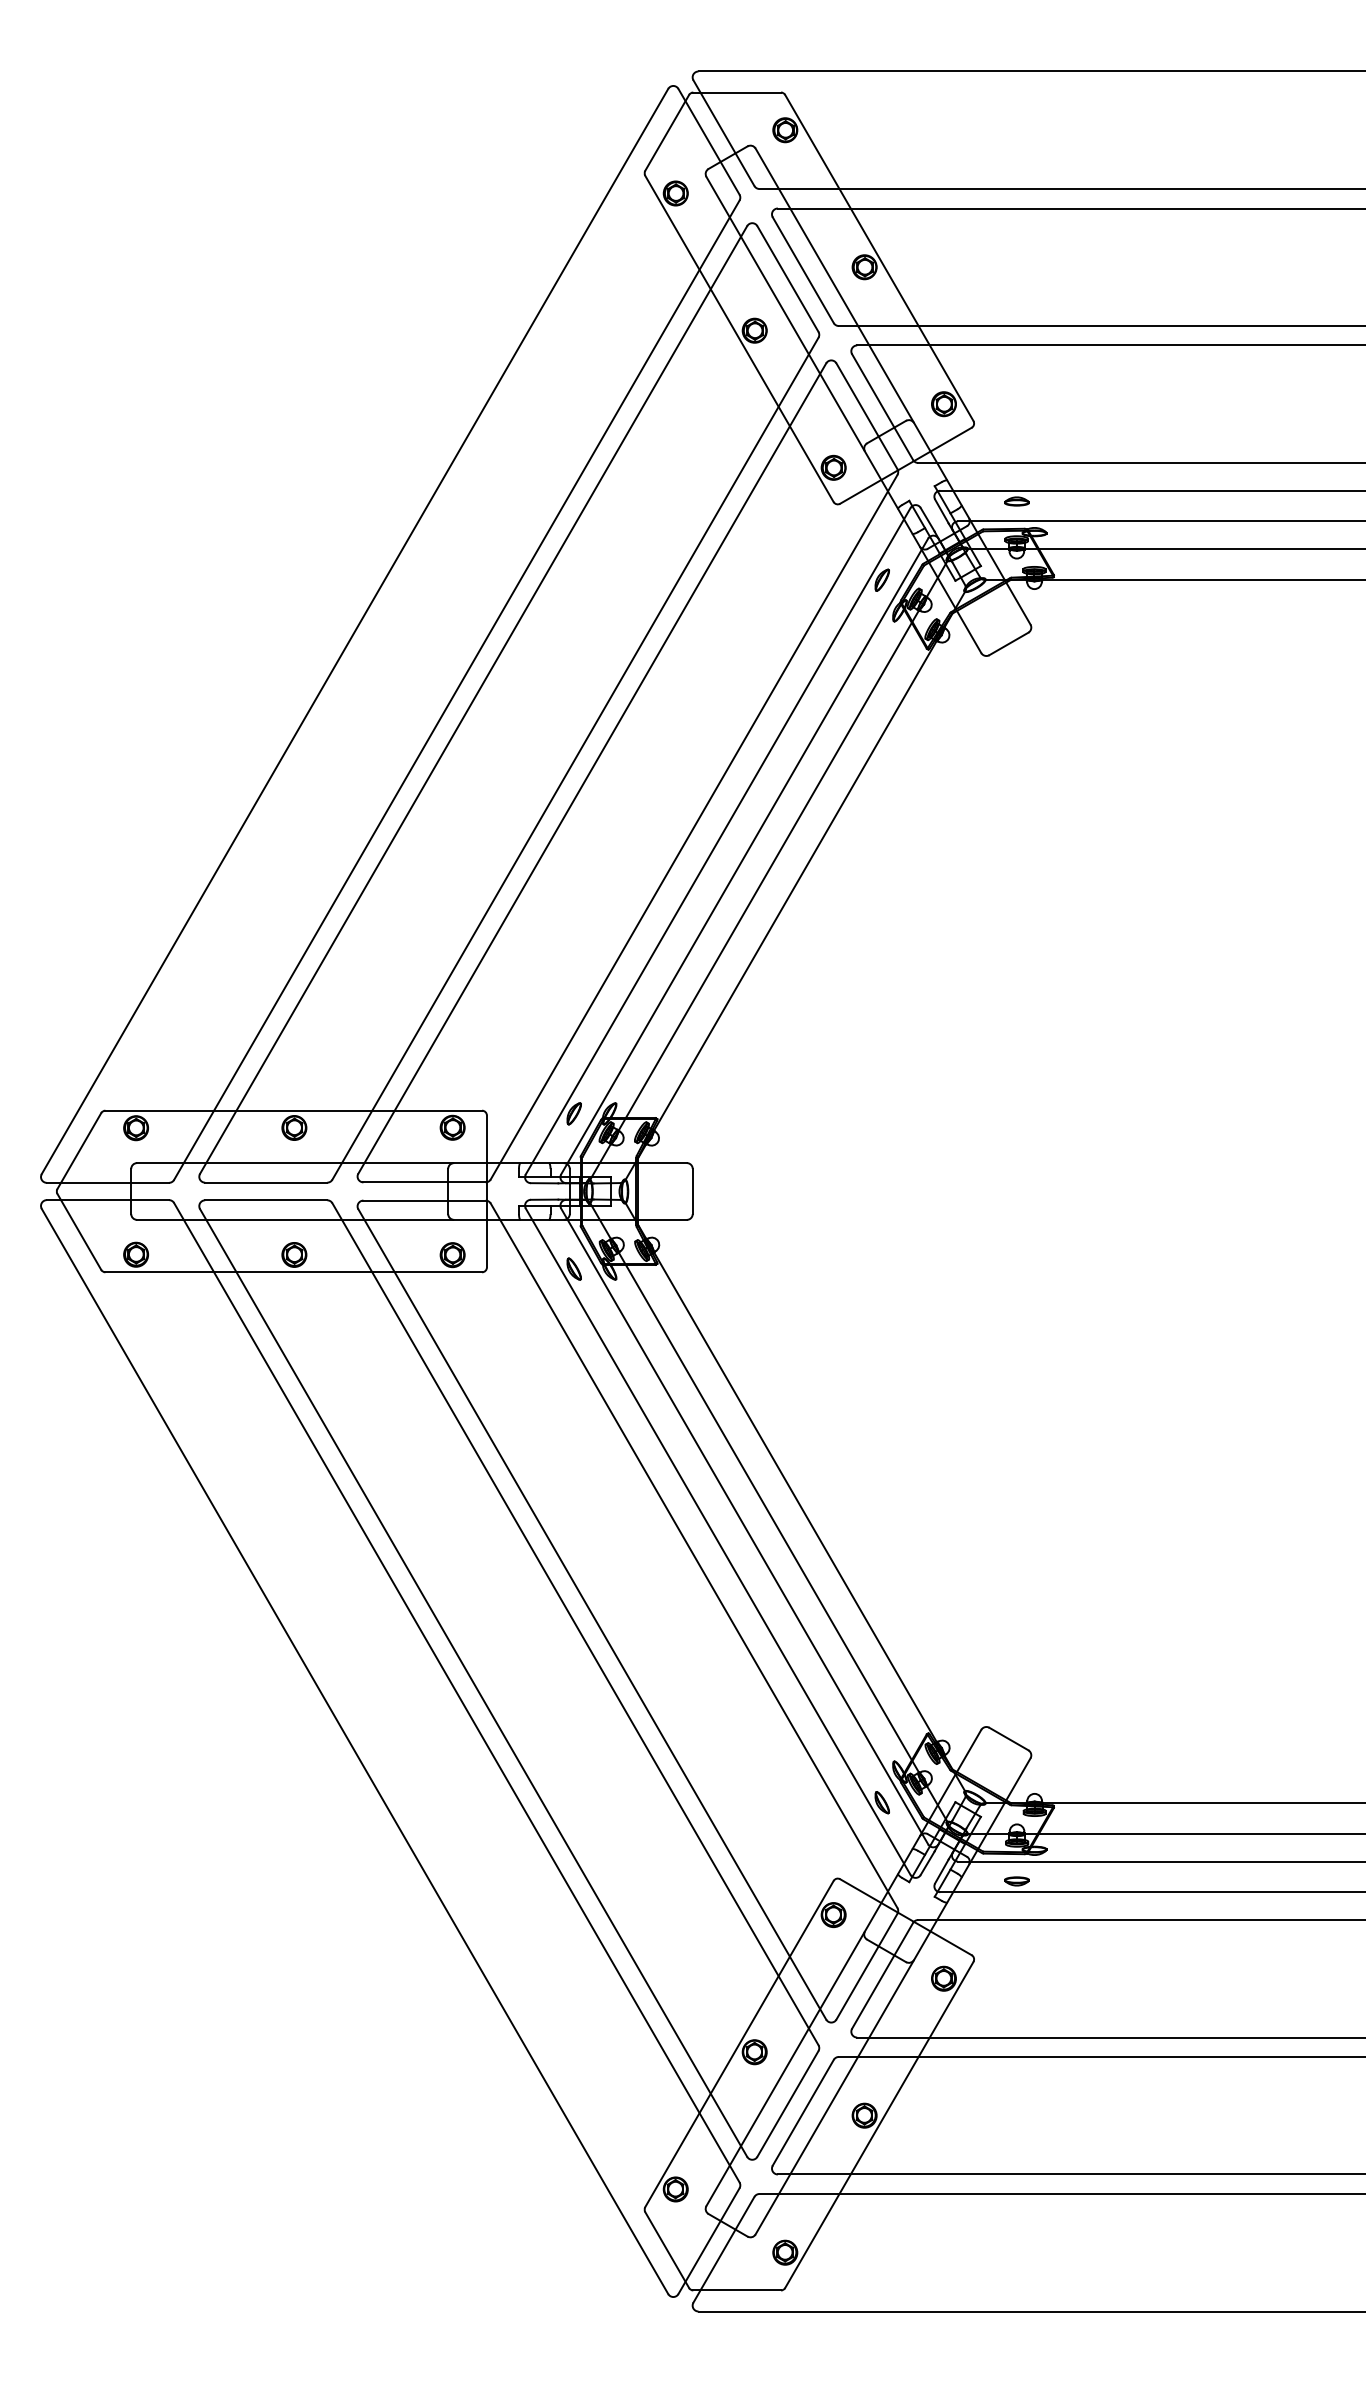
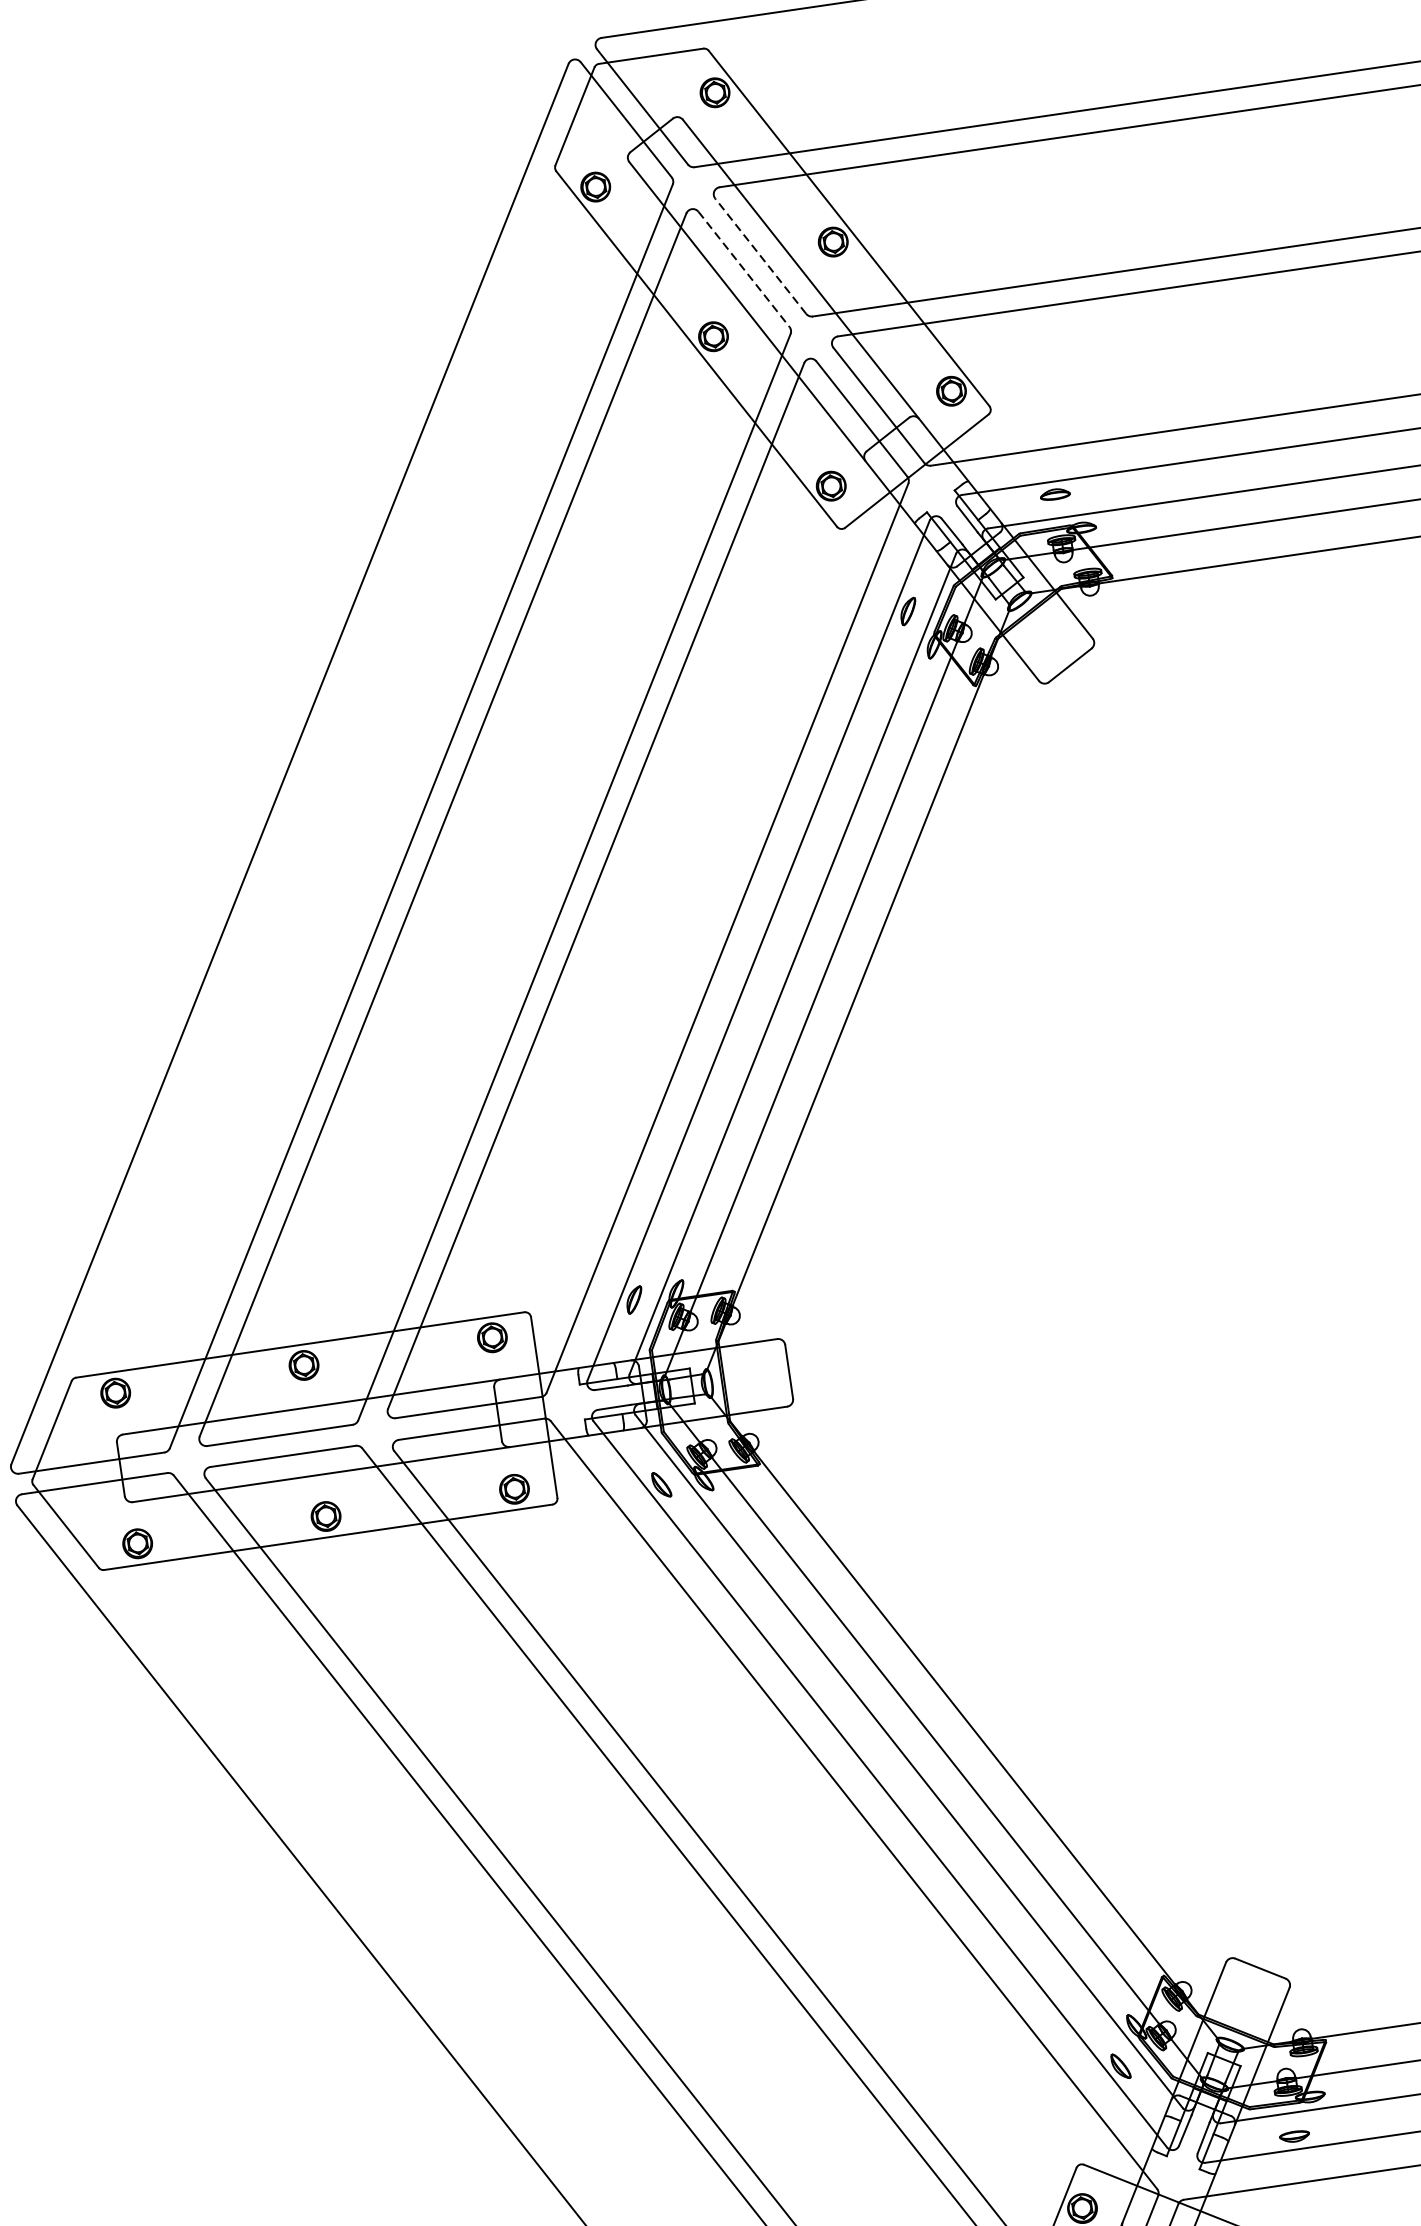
line: (803, 269) -> (760, 255), solid -> dashed
line: (788, 279) -> (744, 269), solid -> dashed

